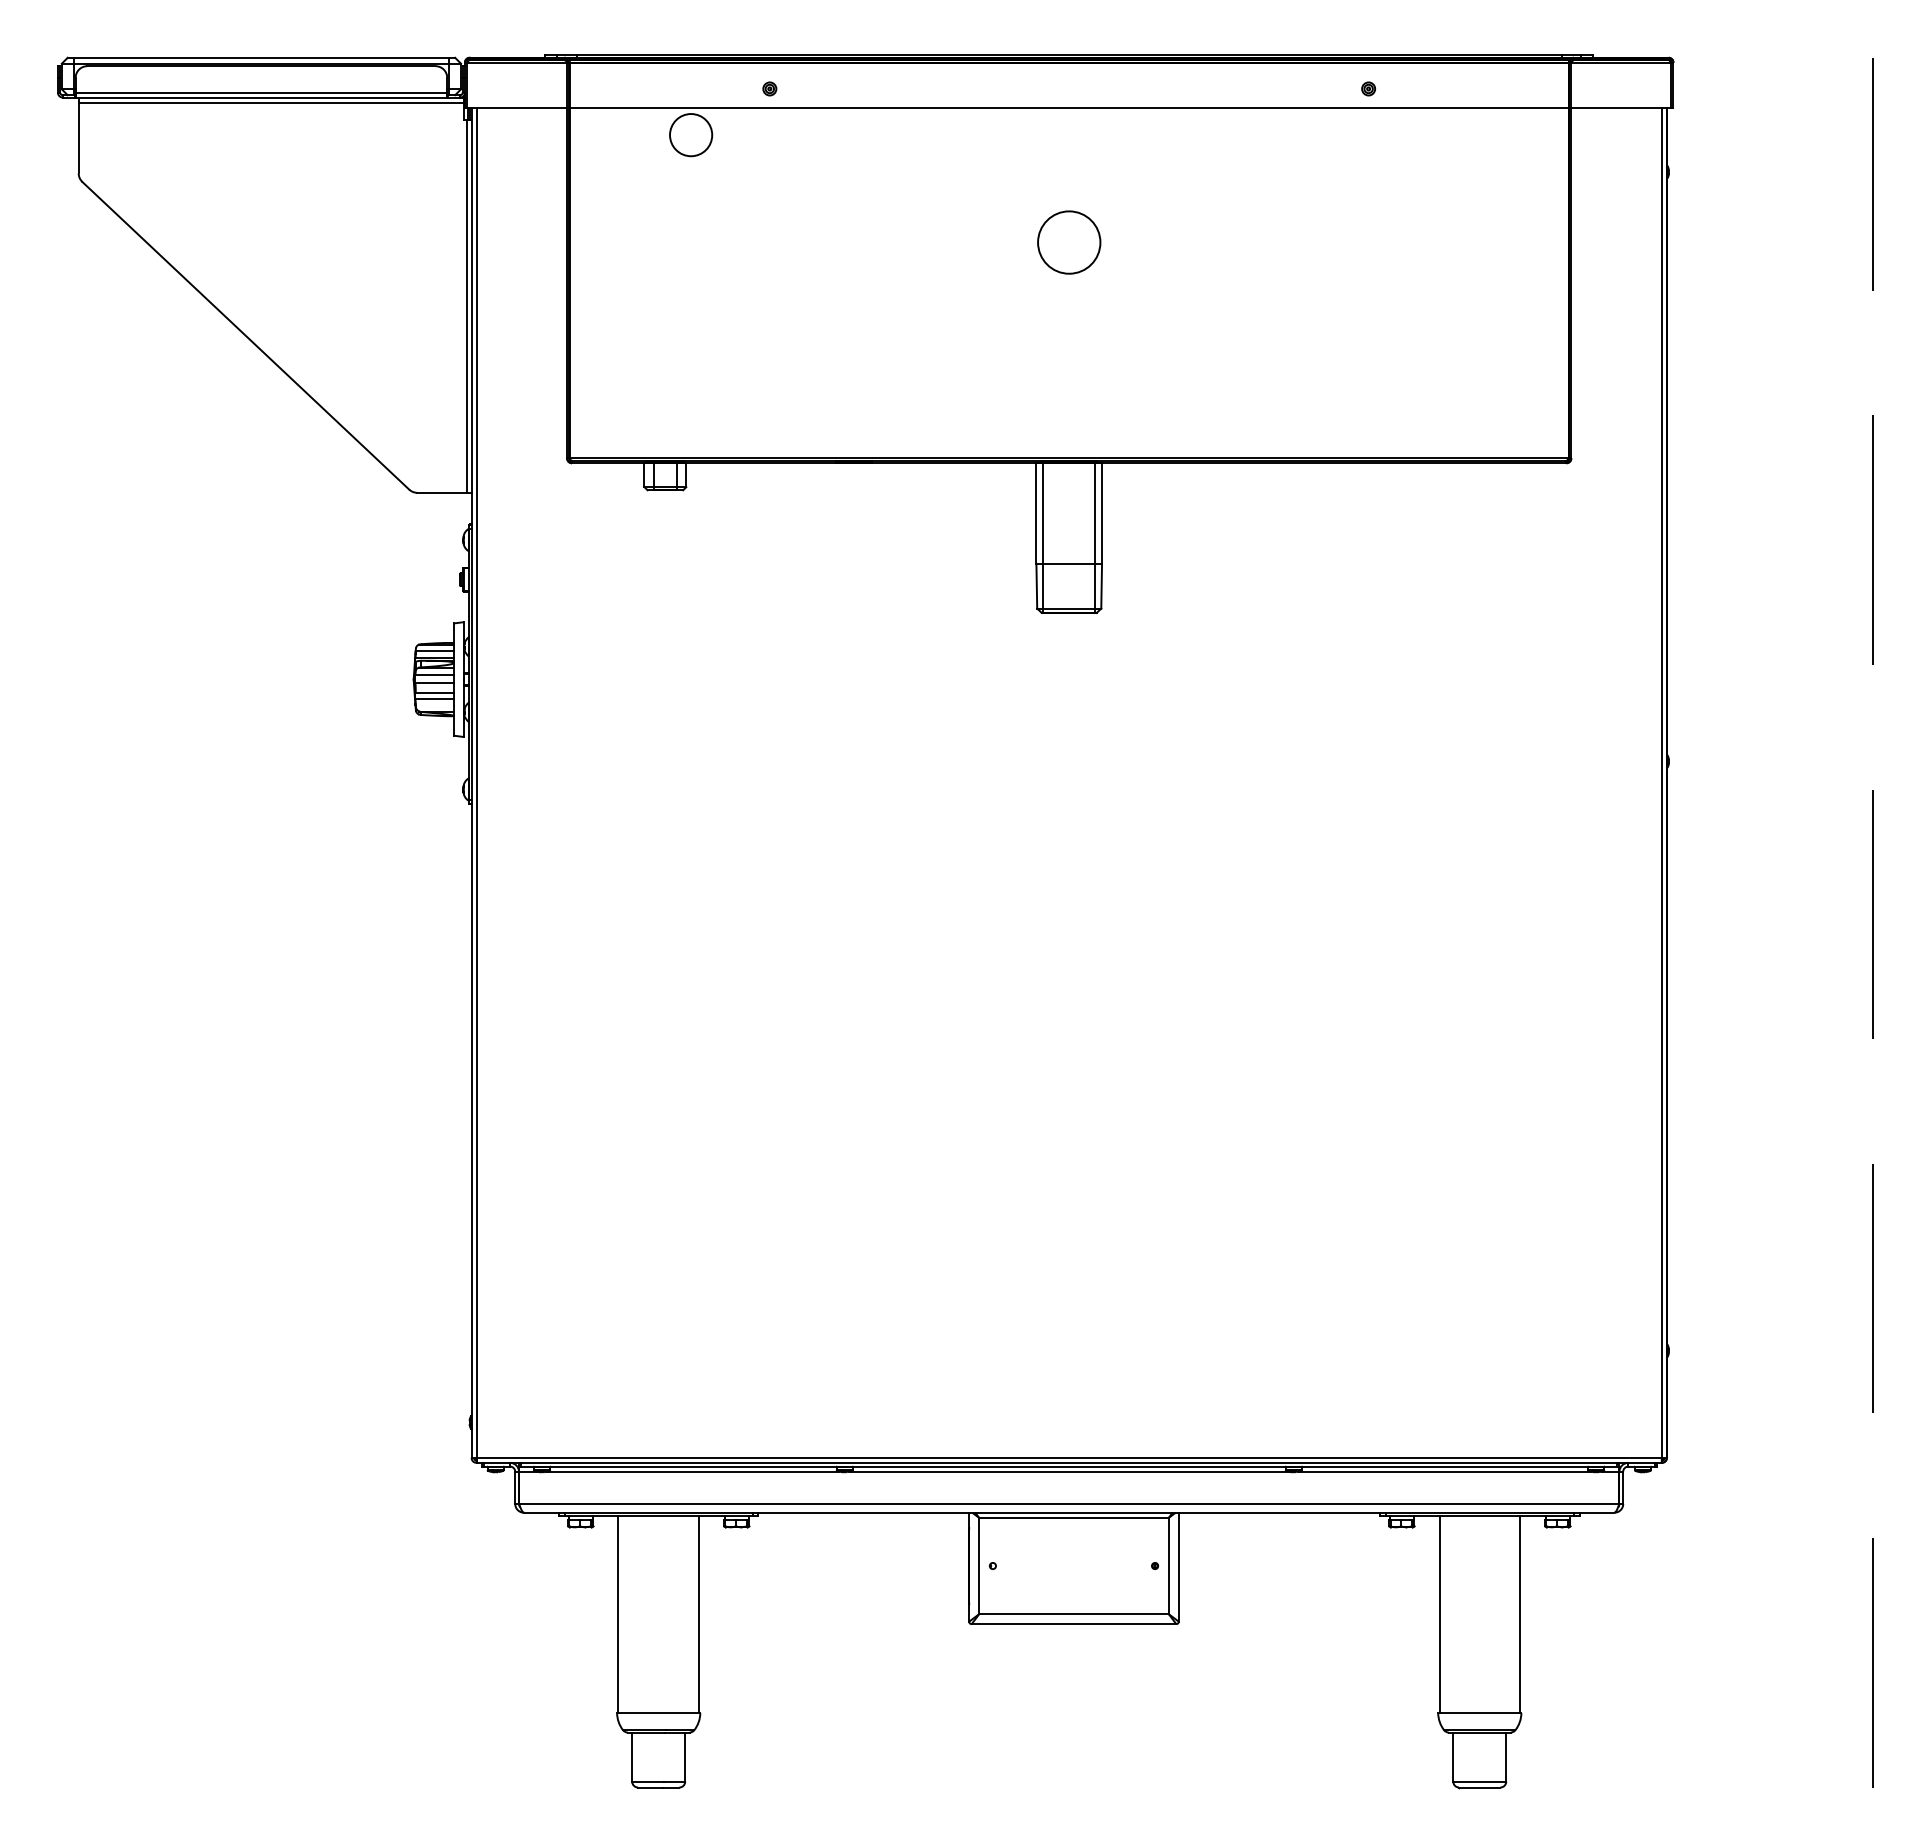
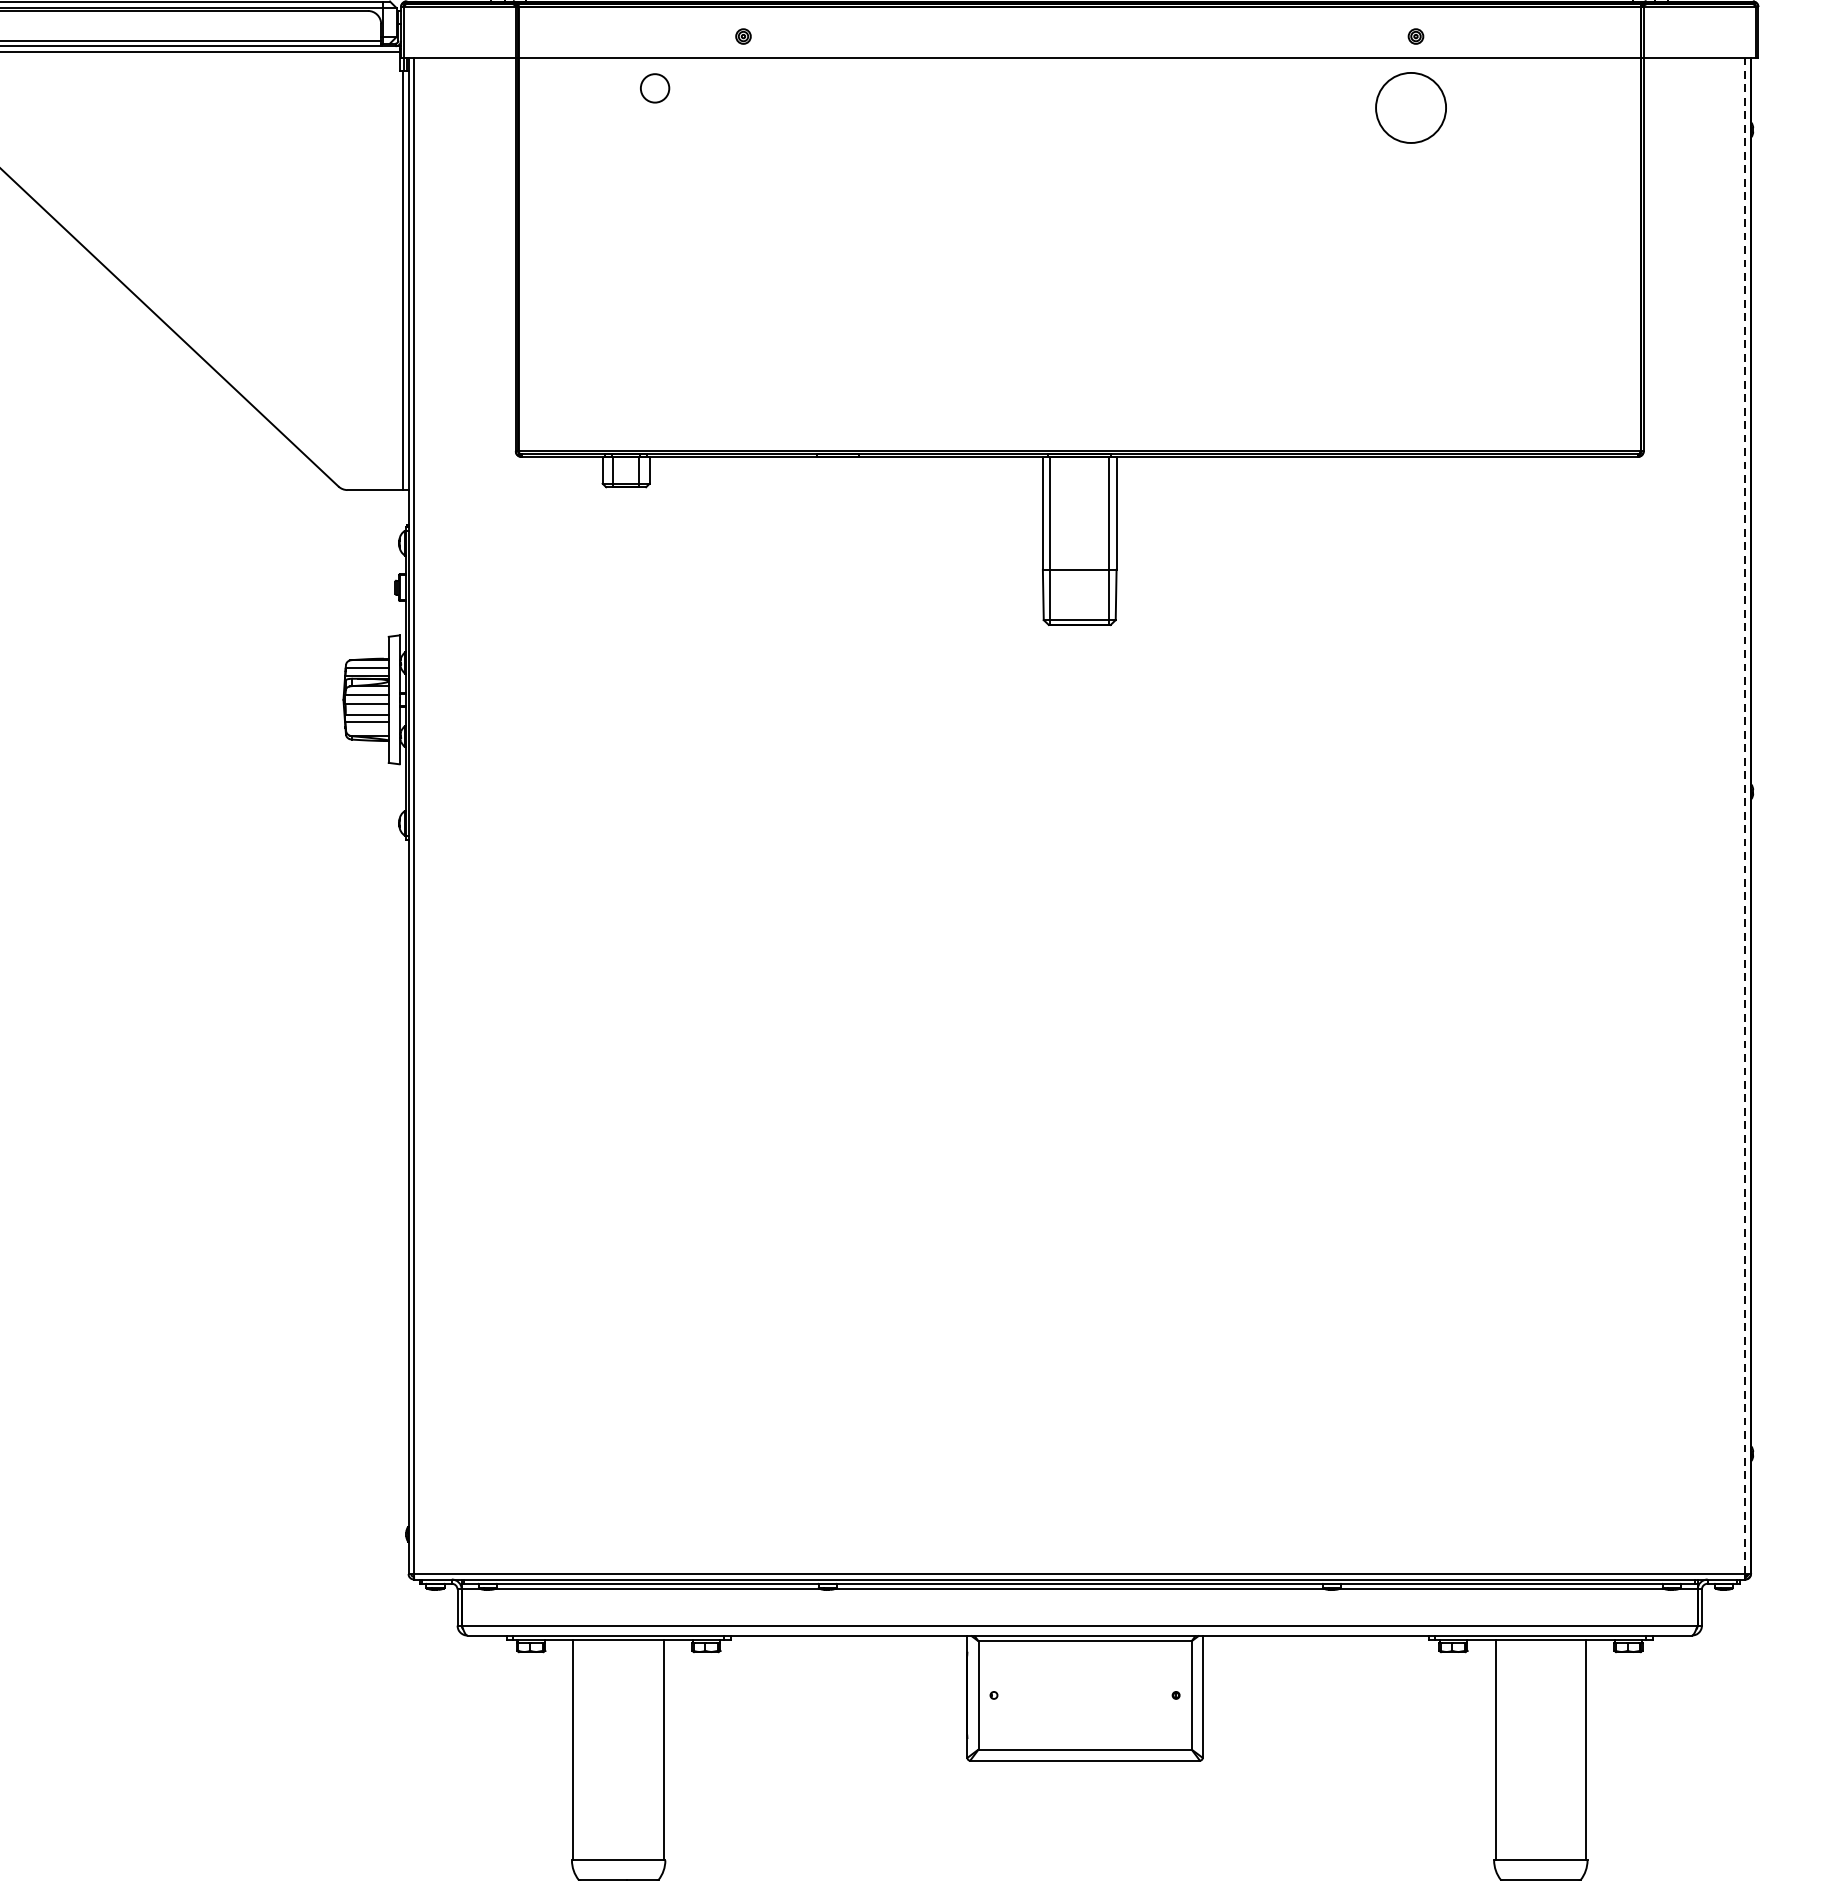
circle: (691, 135) -> (655, 88), size x0.6
circle: (1069, 242) -> (1411, 107), moved
line: (1661, 783) -> (1744, 816), solid -> dashed

